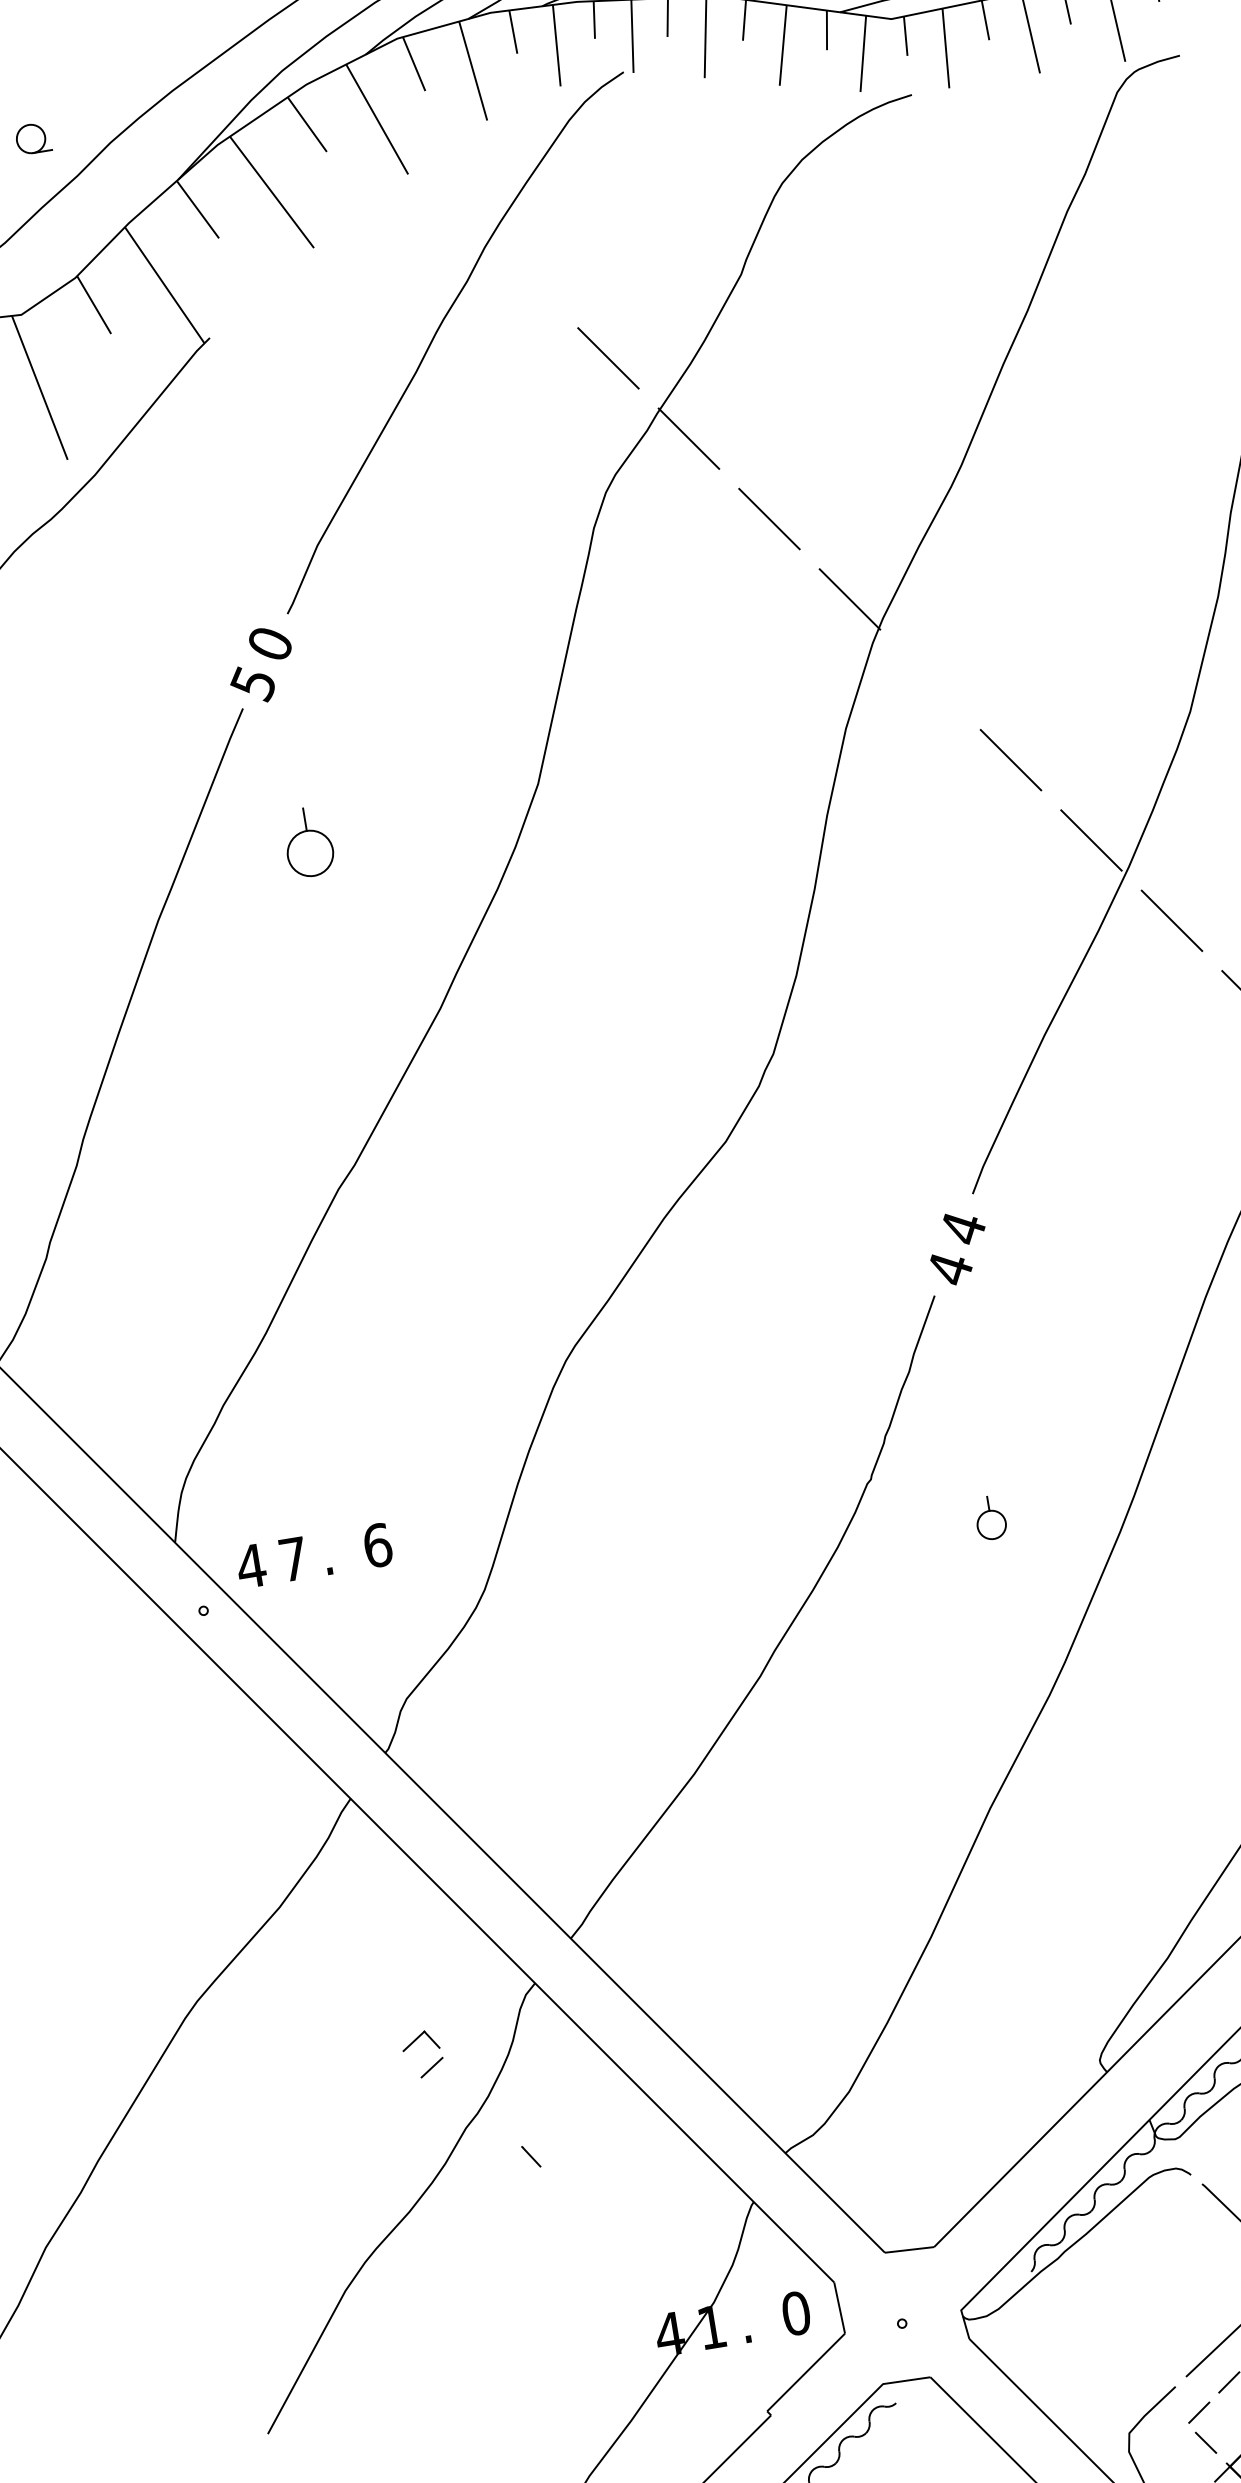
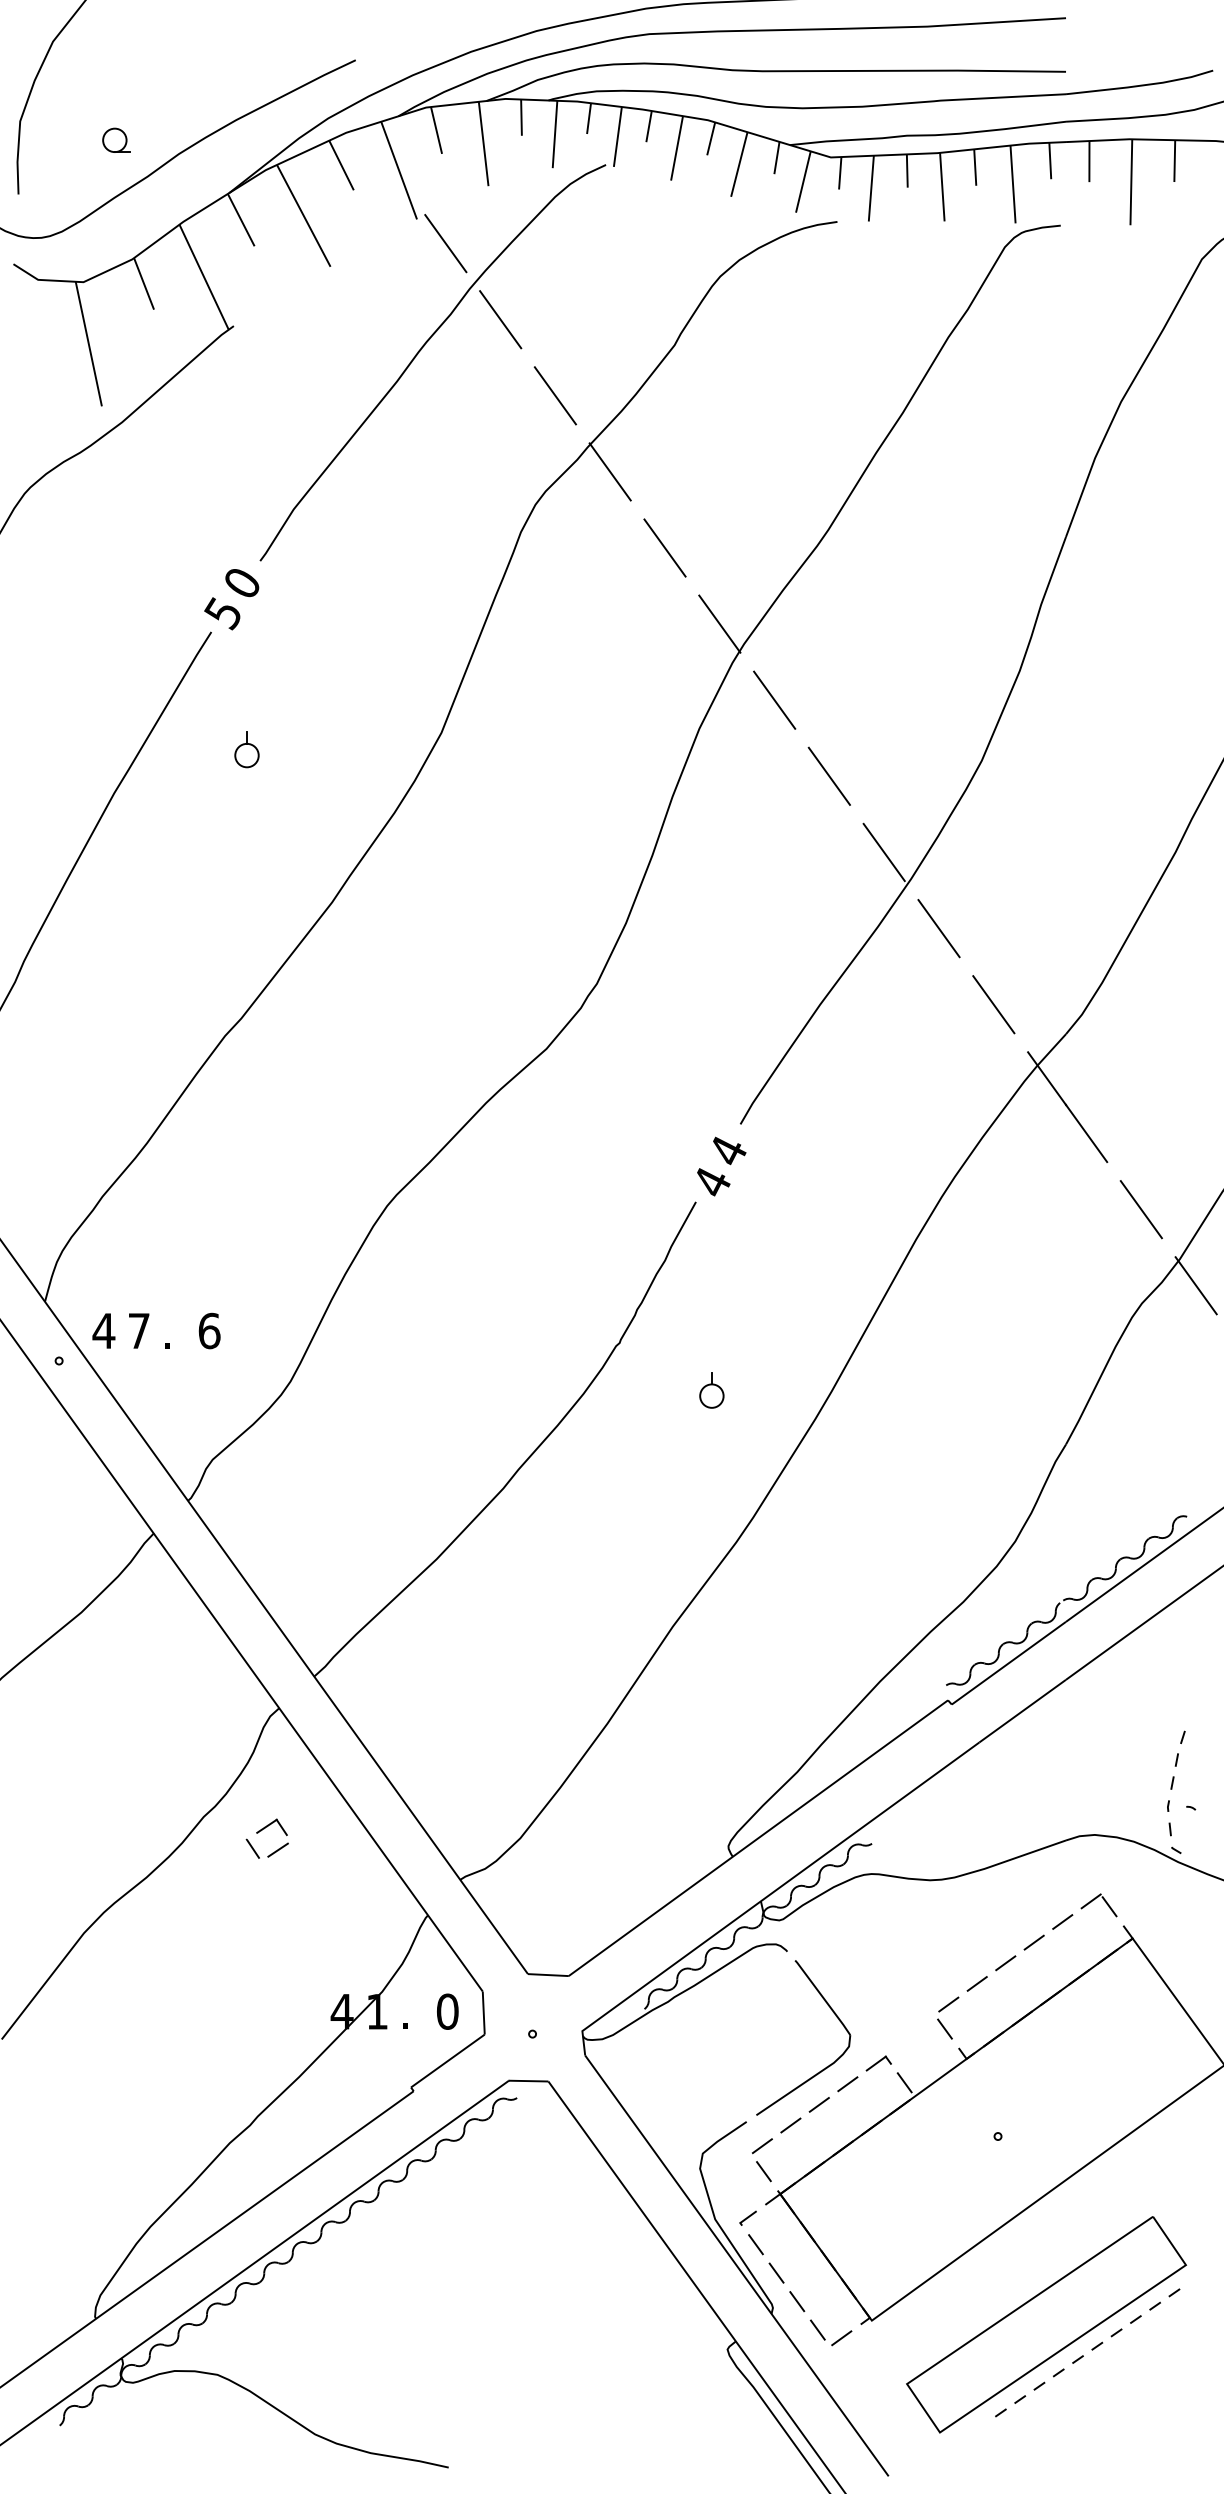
line: (447, 197) -> (445, 243), added
line: (527, 277) -> (500, 319), added
line: (930, 678) -> (774, 699), added
part: (308, 842) -> (246, 749), size x0.62
part: (414, 2042) -> (267, 1827), moved

